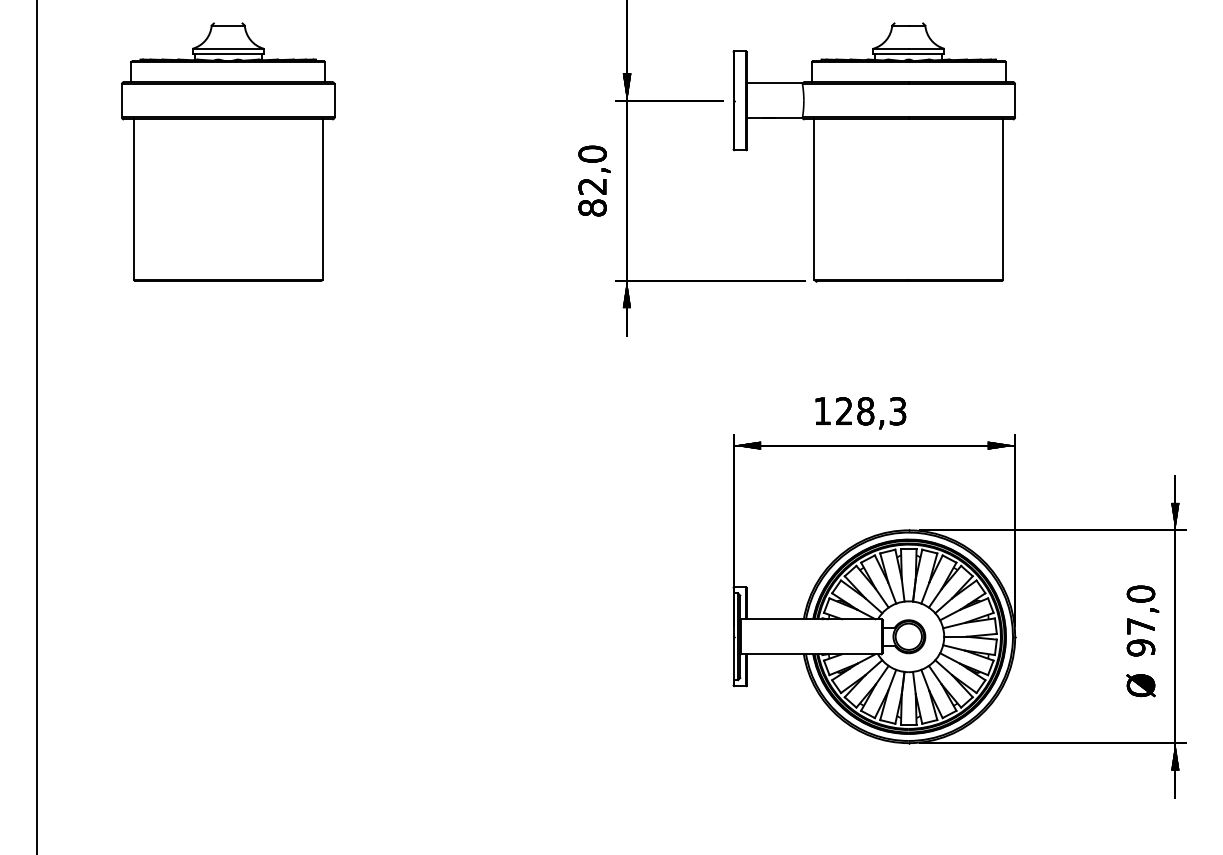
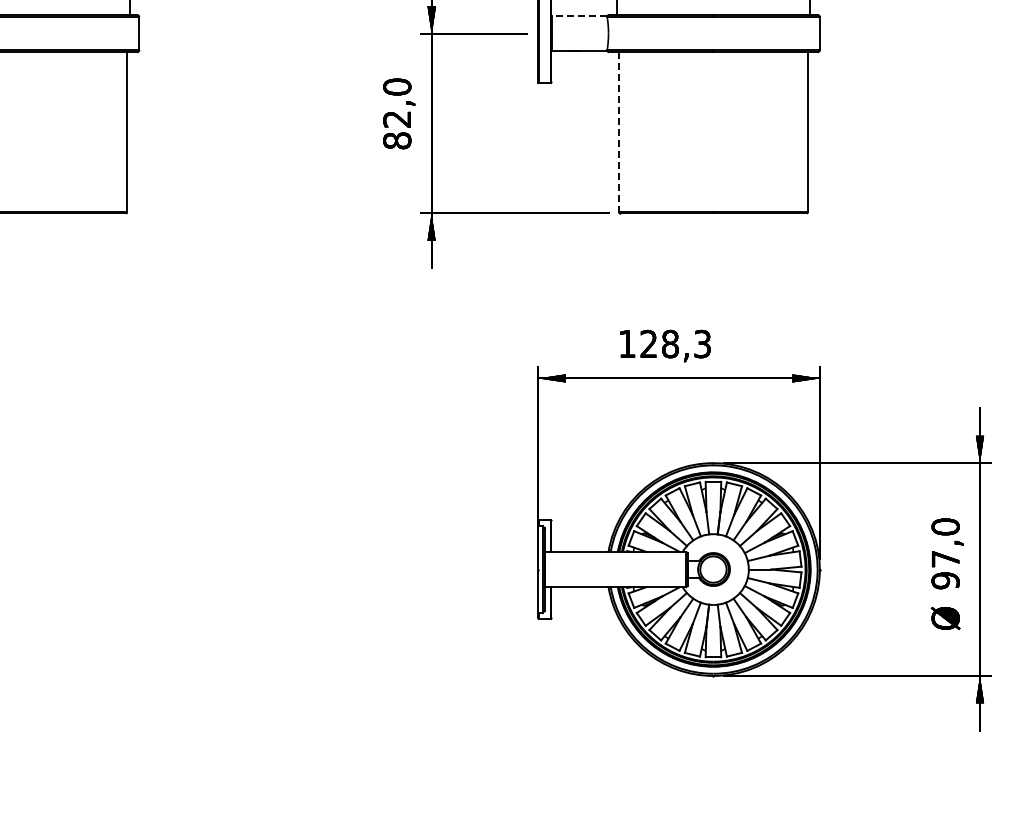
line: (774, 83) -> (579, 16), solid -> dashed
line: (814, 200) -> (619, 133), solid -> dashed

